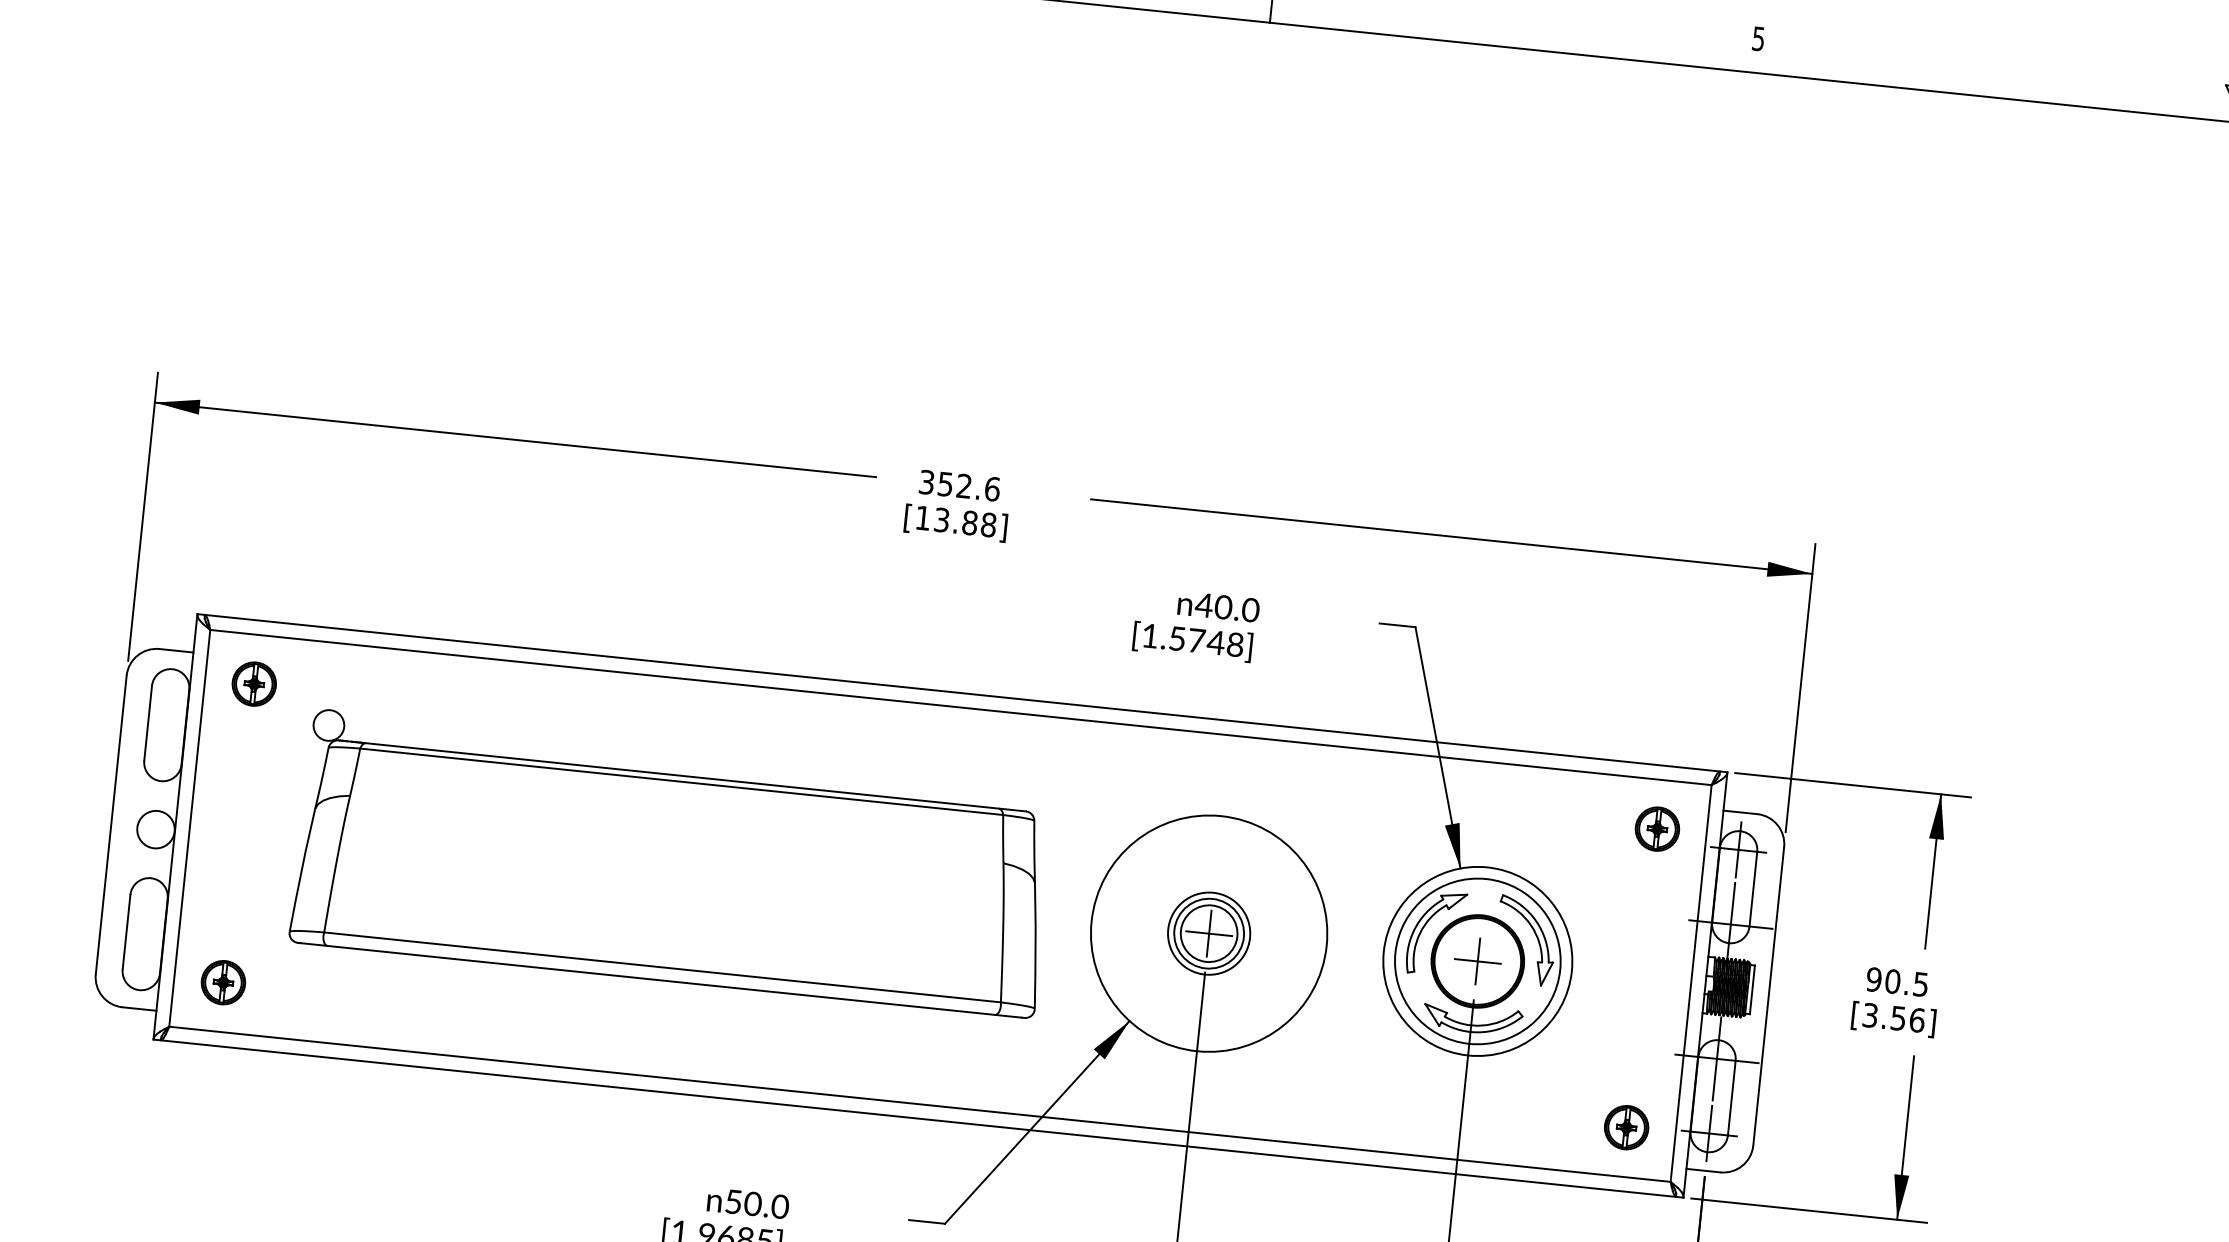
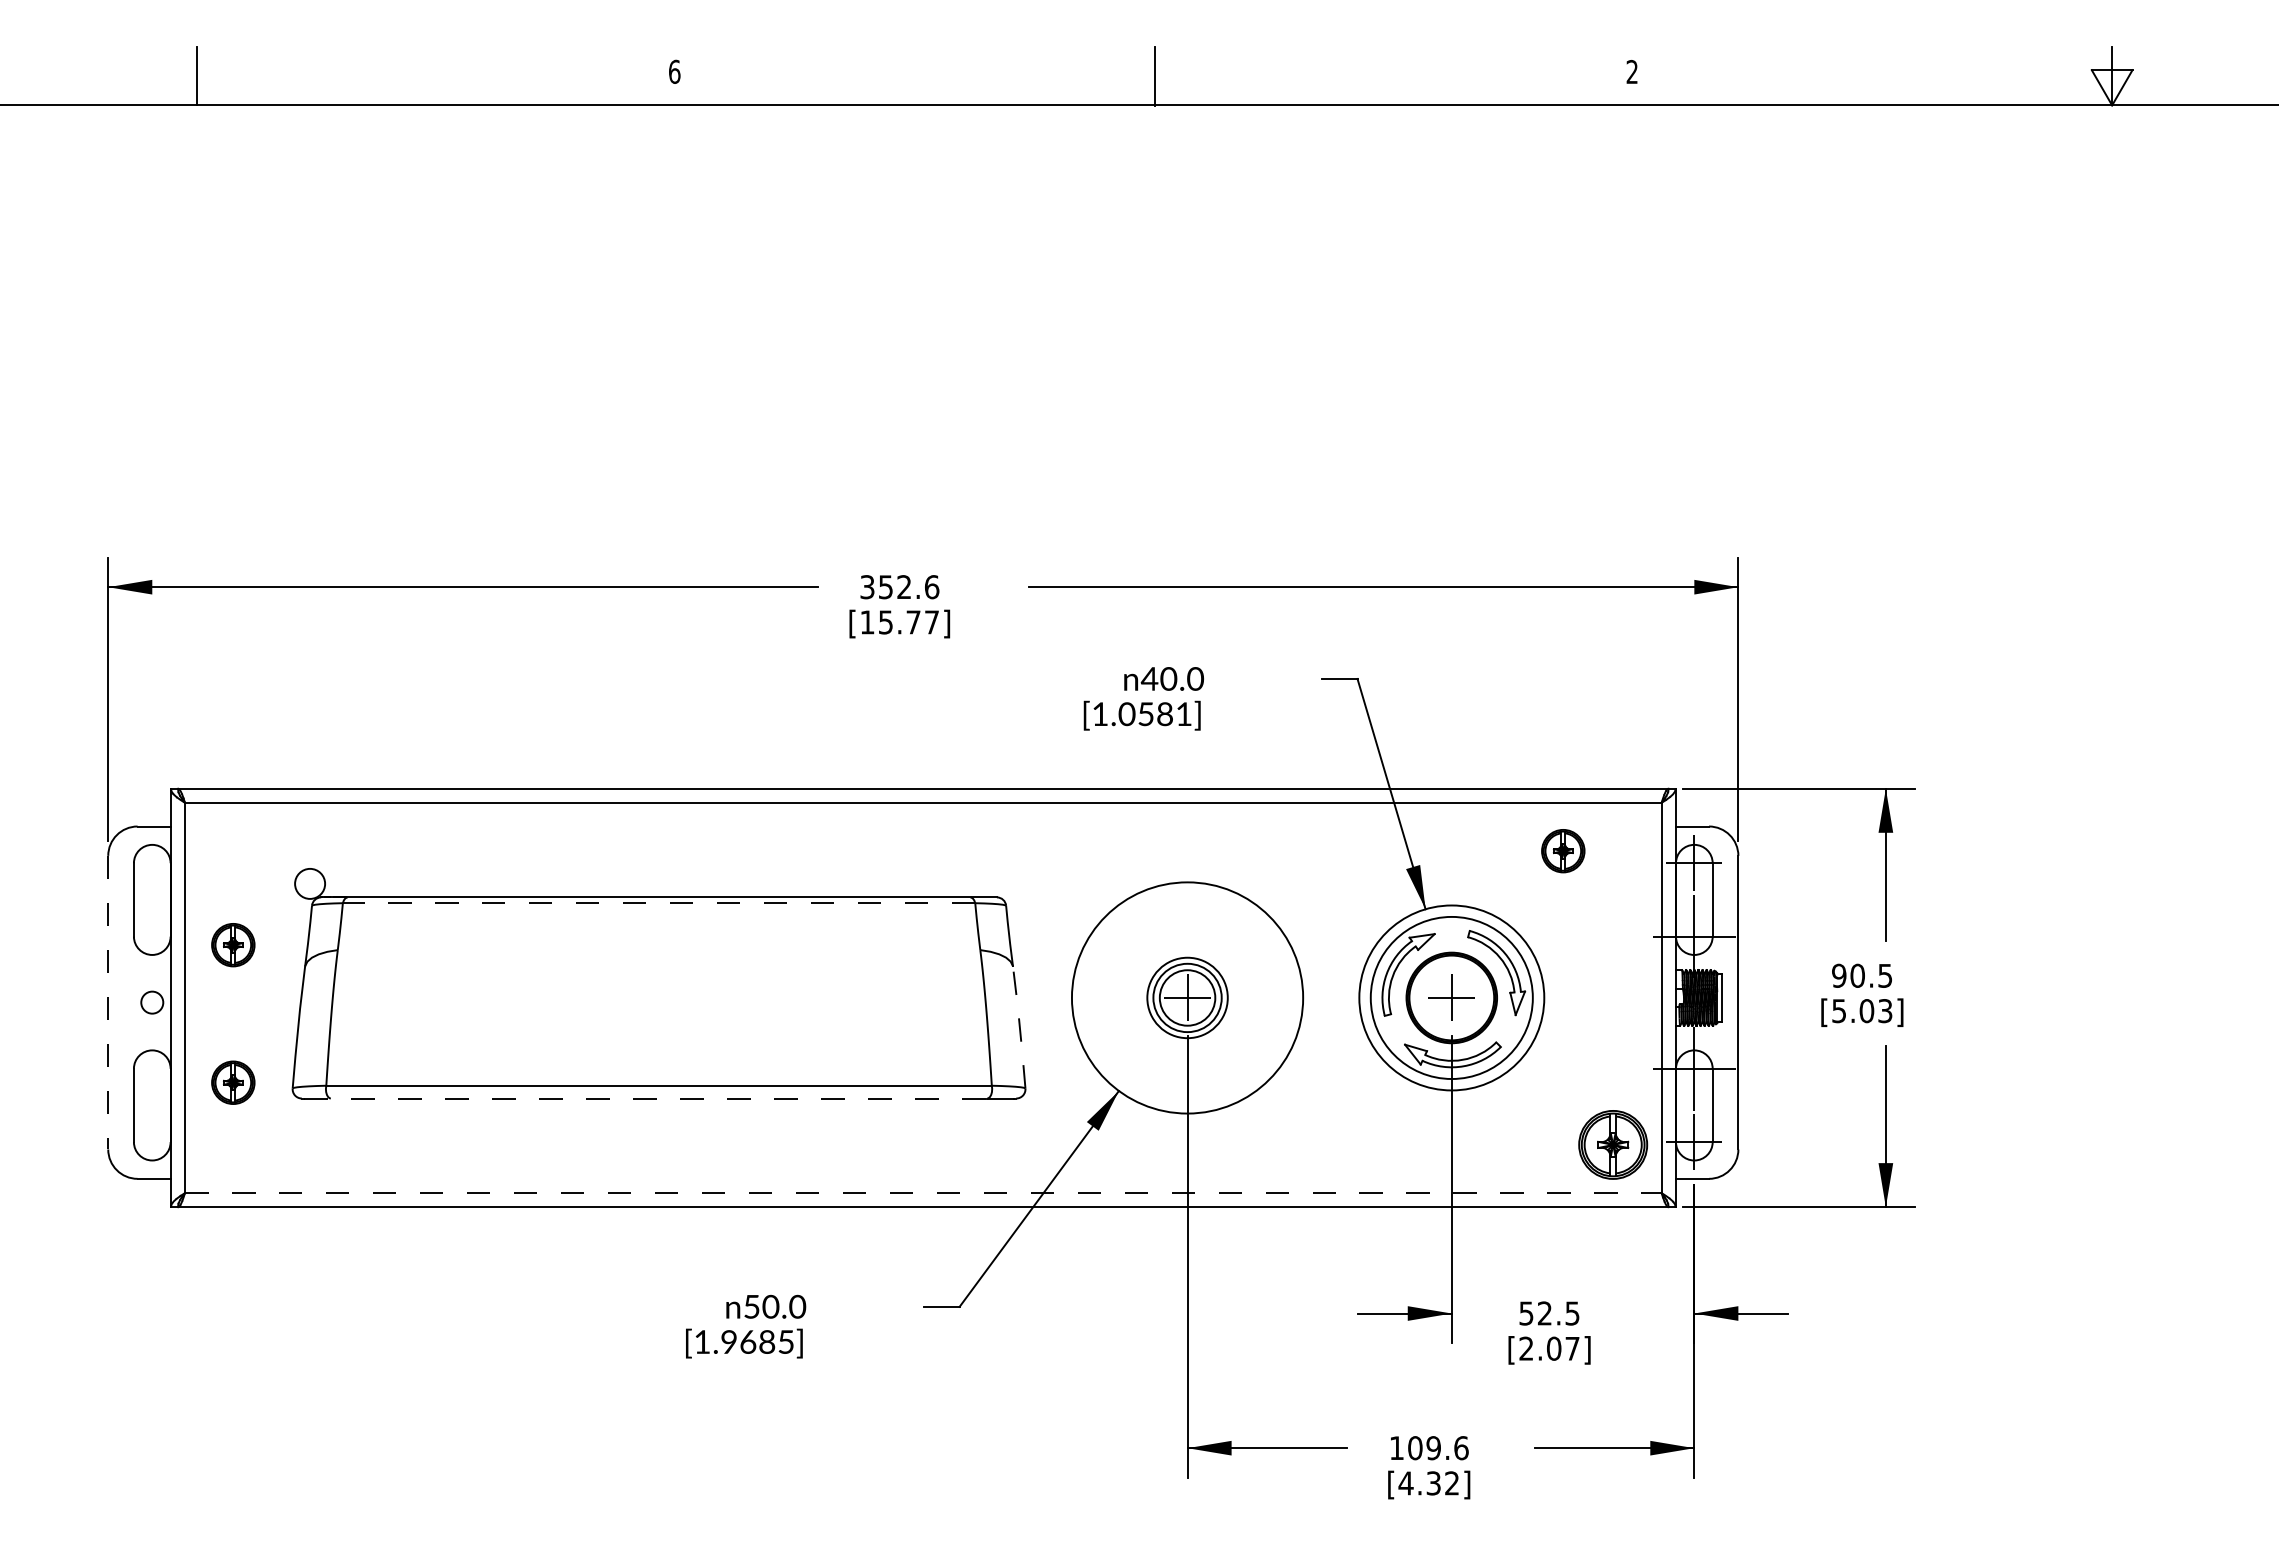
text: (1757, 38) -> (1631, 71), 5 -> 2
text: (965, 522) -> (909, 622), [13.88] -> [15.77]
text: (1205, 641) -> (1154, 714), [1.5748] -> [1.0581]
part: (254, 684) -> (233, 945), moved
line: (681, 782) -> (658, 903), solid -> dashed
line: (111, 824) -> (108, 1002), solid -> dashed
circle: (155, 829) -> (151, 1002), size x0.6
part: (1657, 829) -> (1563, 851), moved
line: (1035, 946) -> (1019, 1027), solid -> dashed
line: (648, 979) -> (646, 1098), solid -> dashed
part: (223, 982) -> (233, 1082), moved
text: (1893, 1018) -> (1862, 1011), [3.56] -> [5.03]
line: (920, 1104) -> (923, 1193), solid -> dashed
part: (1626, 1127) -> (1613, 1144), size x1.6

